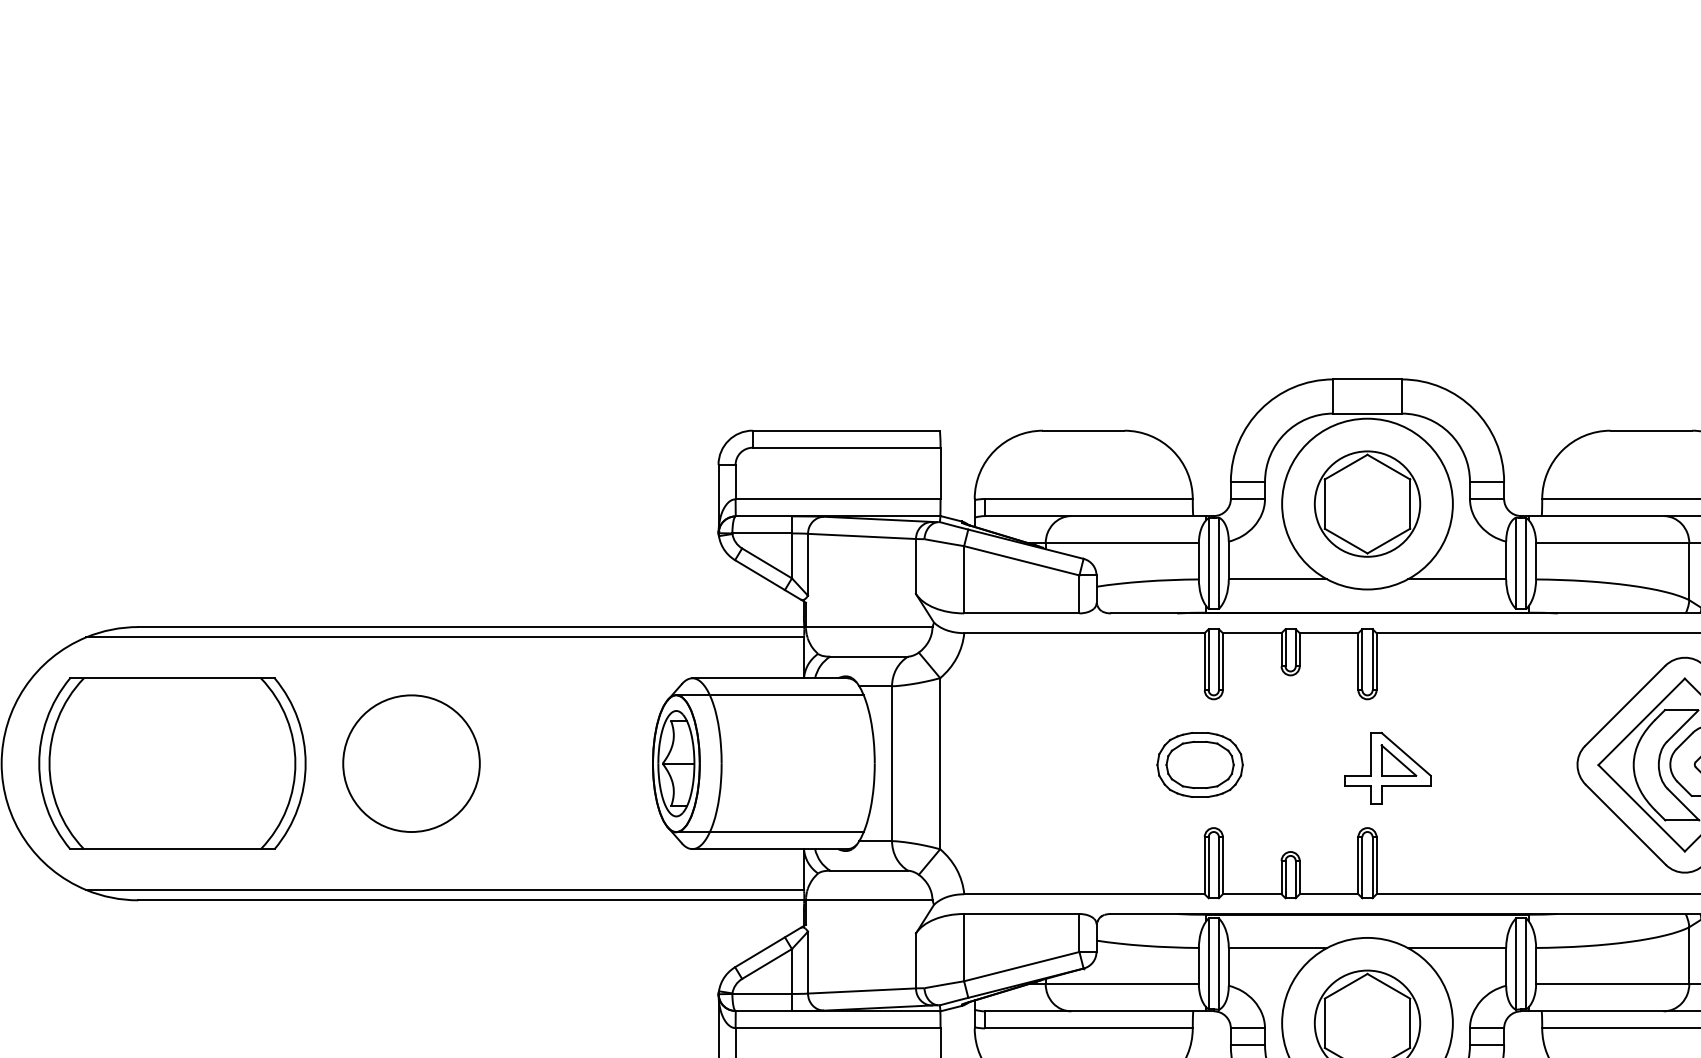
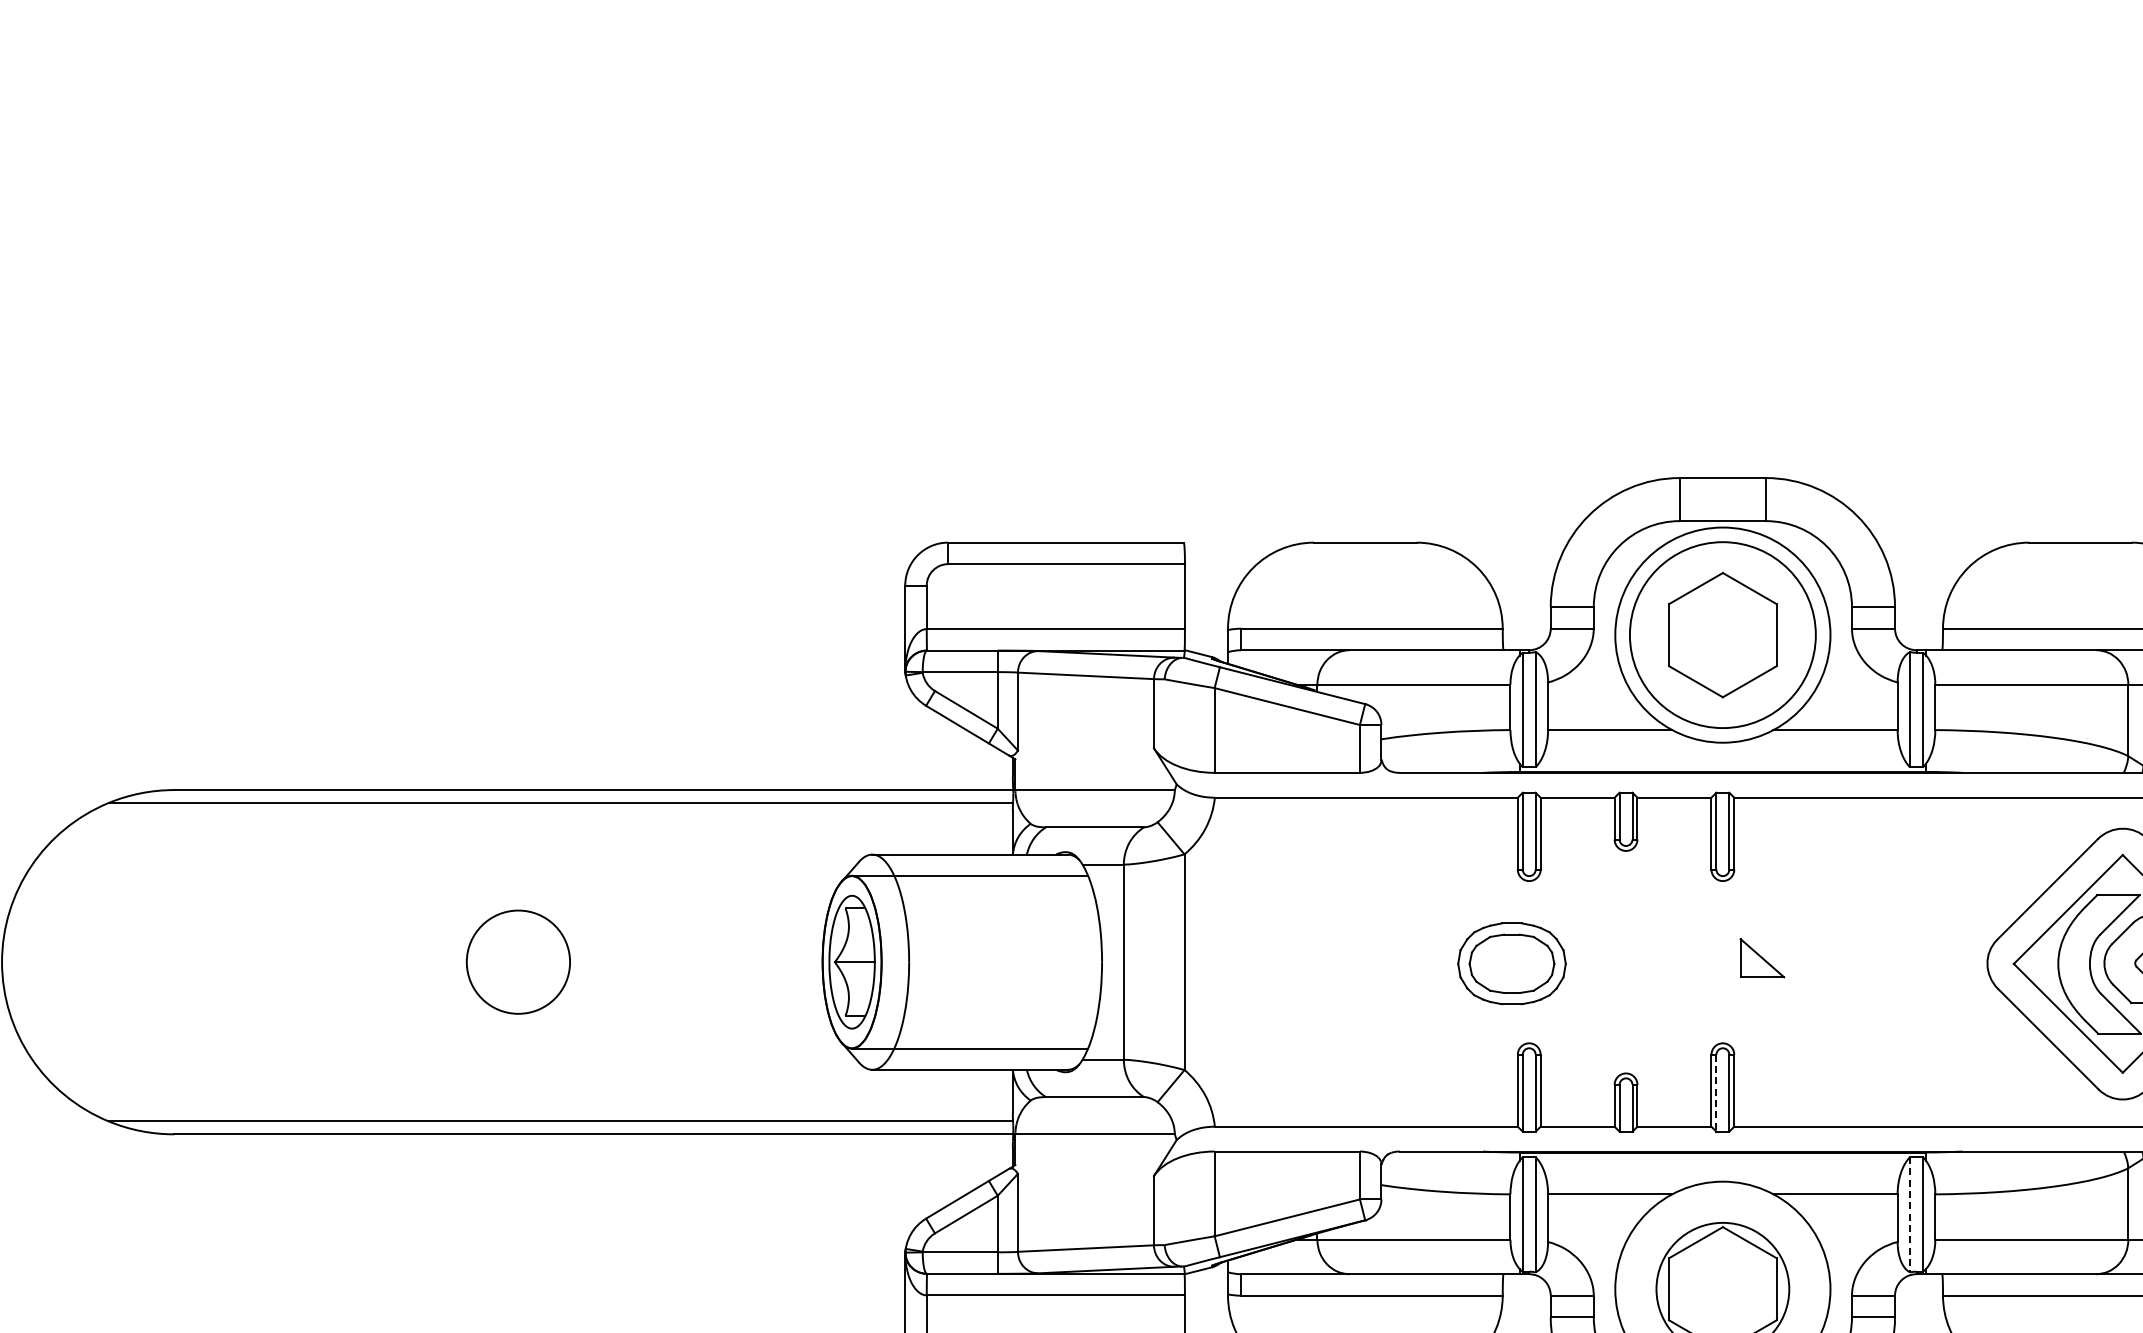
circle: (1367, 503) -> (1722, 634), size x1.4
part: (171, 763) -> (216, 962), removed
circle: (411, 763) -> (518, 962), size x0.6
part: (1387, 767) -> (1748, 967), removed
line: (1362, 867) -> (1716, 1093), solid -> dashed
line: (1516, 963) -> (1910, 1214), solid -> dashed

